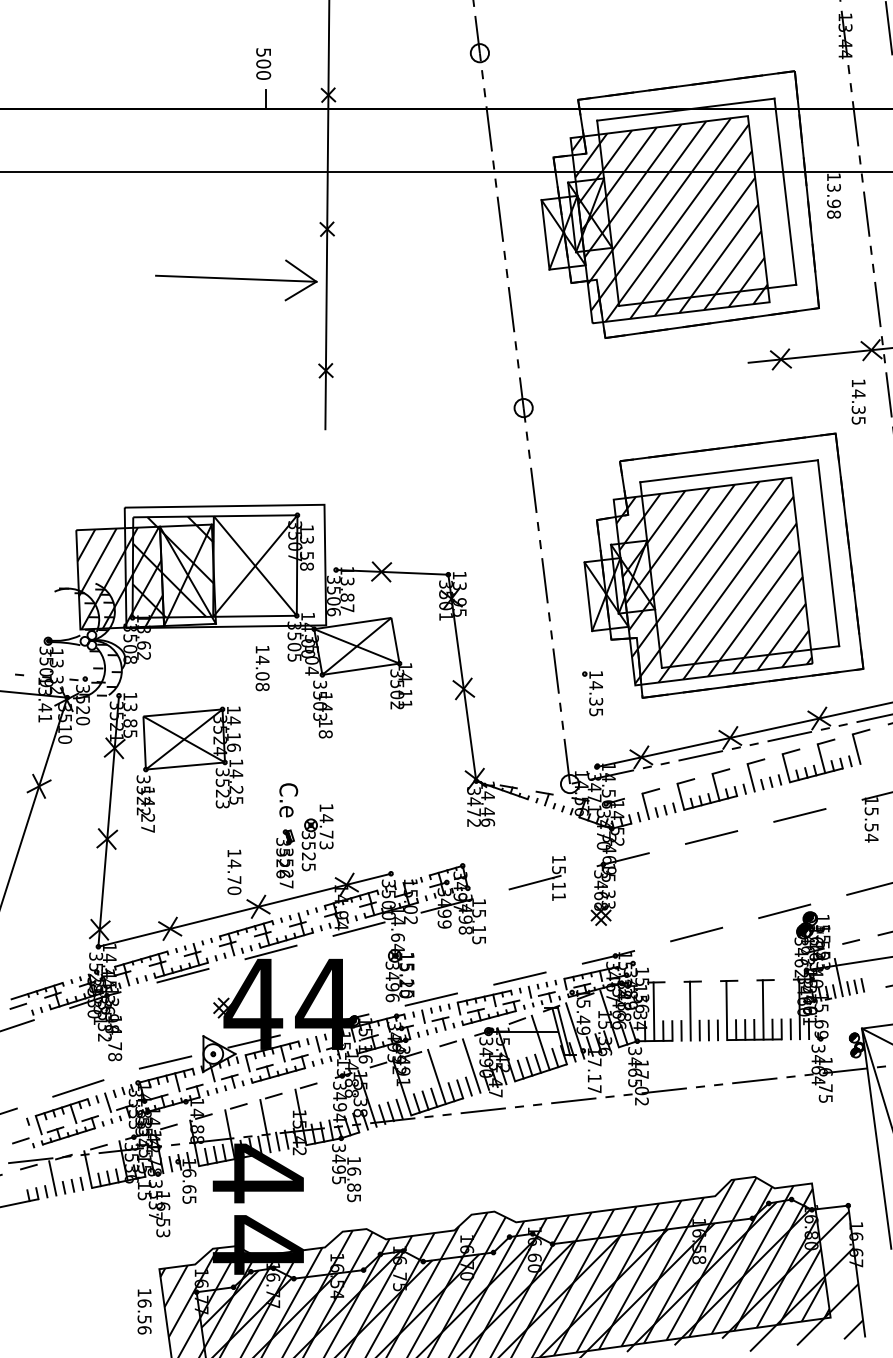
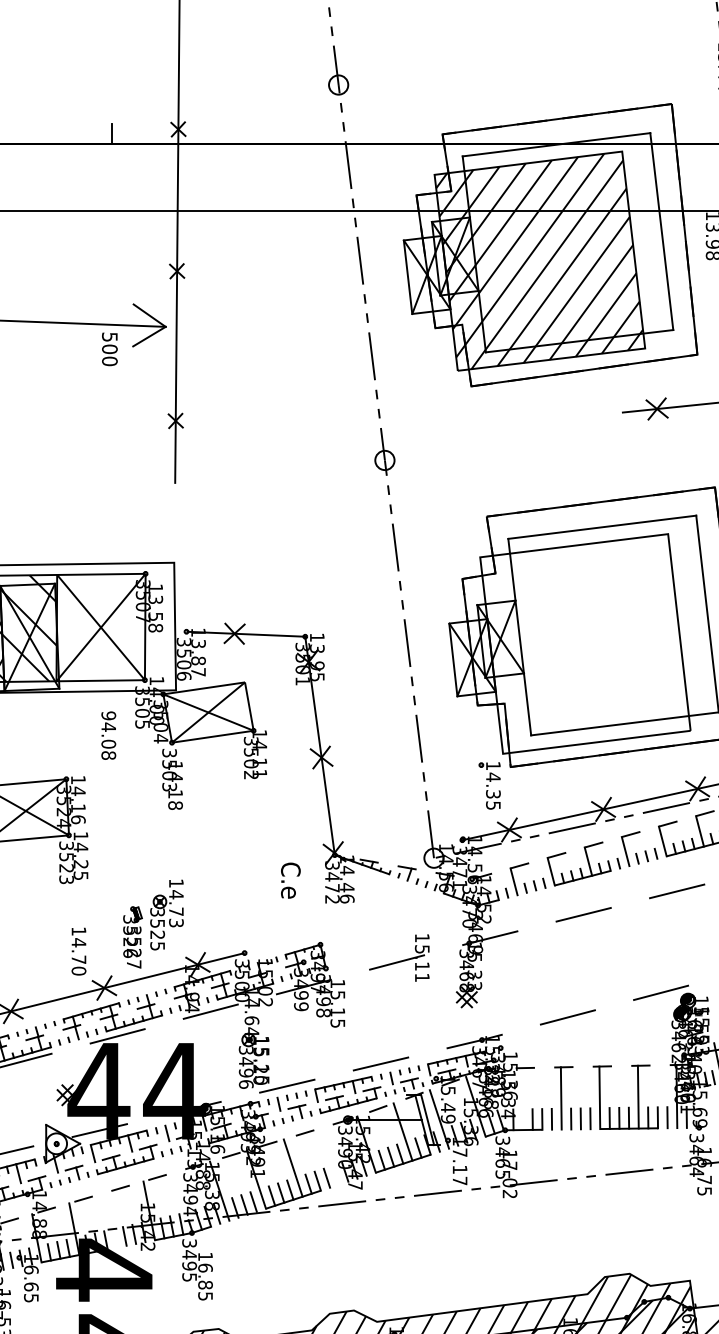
text: (263, 63) -> (109, 348), moved
hatch: (713, 580) -> (585, 642), removed
text: (262, 649) -> (108, 715), 14.08 -> 94.08
part: (592, 693) -> (489, 785), moved
text: (288, 800) -> (290, 880), moved
line: (653, 1011) -> (522, 1098), removed
line: (471, 1065) -> (329, 1155), removed
line: (265, 1126) -> (111, 1220), removed

